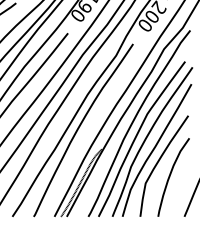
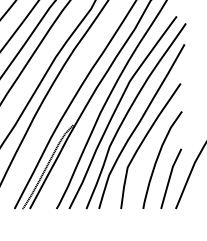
line: (180, 192) -> (170, 178), added

